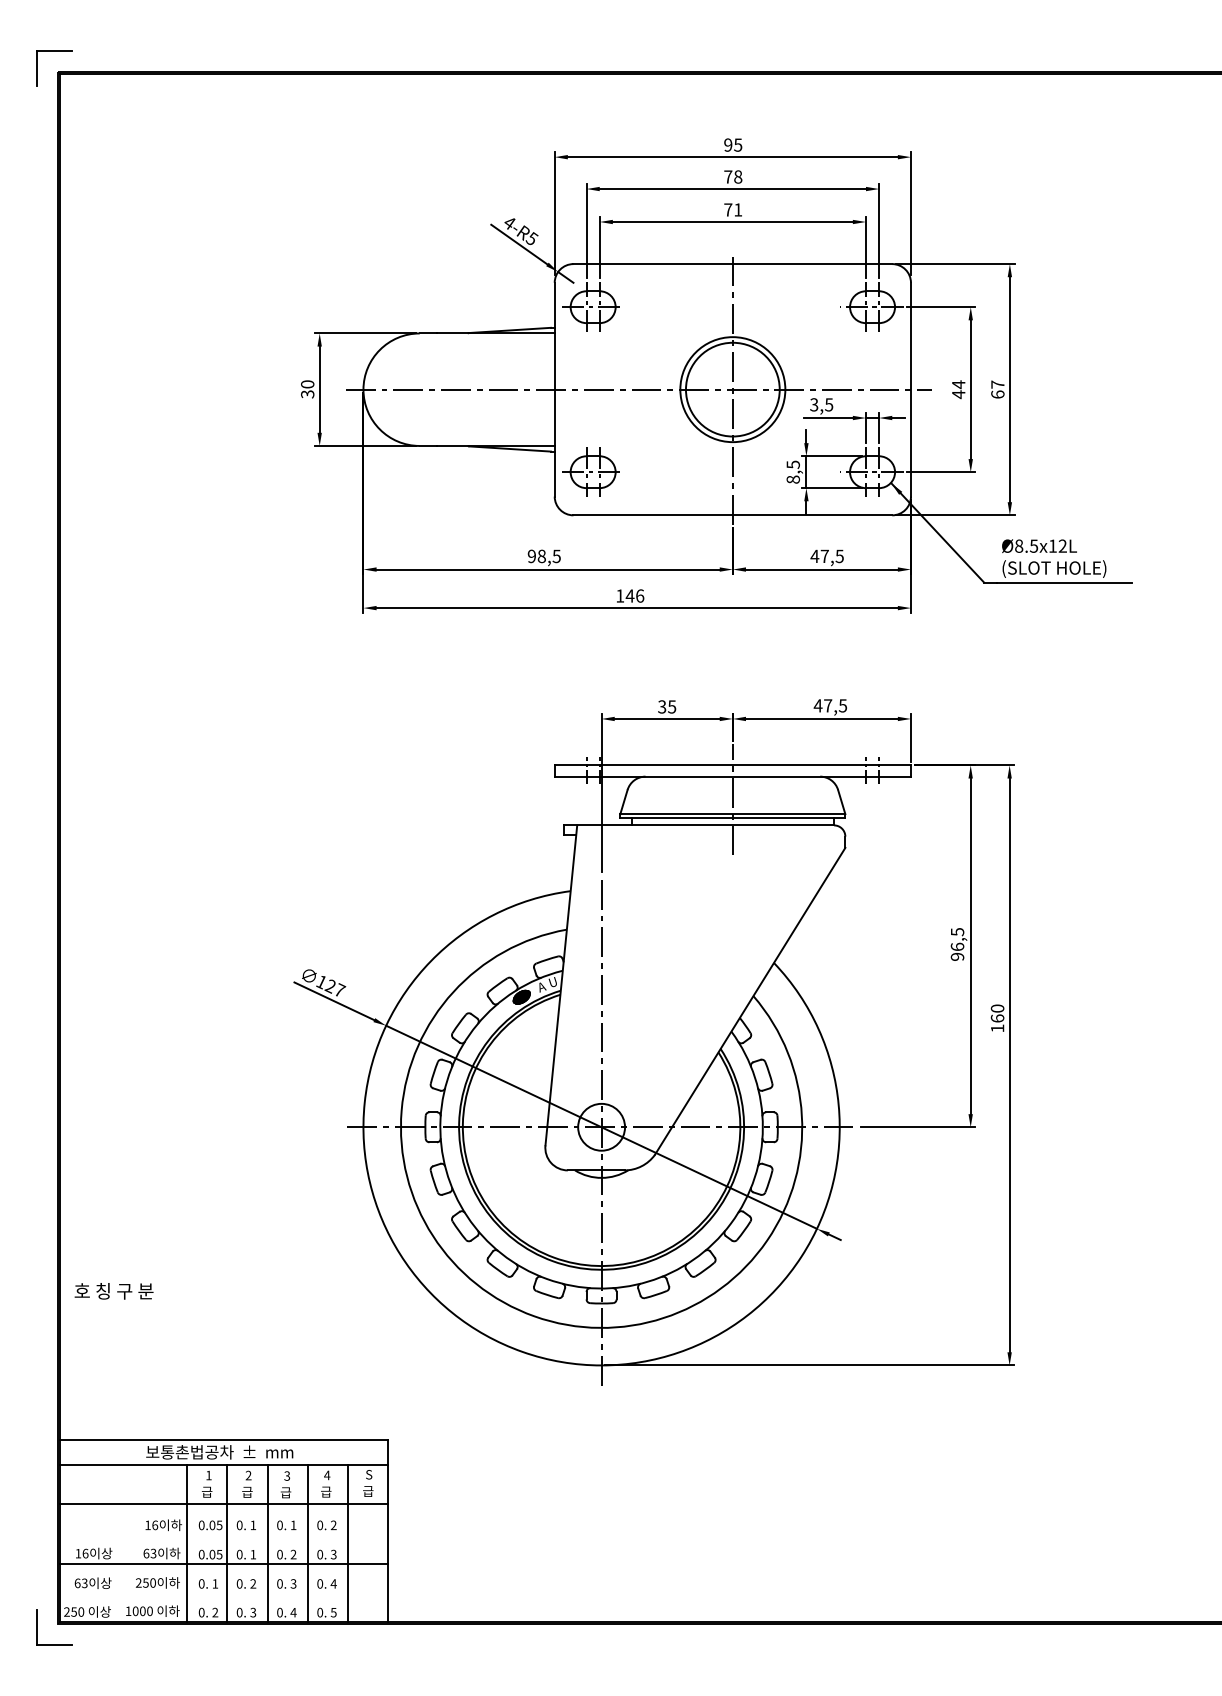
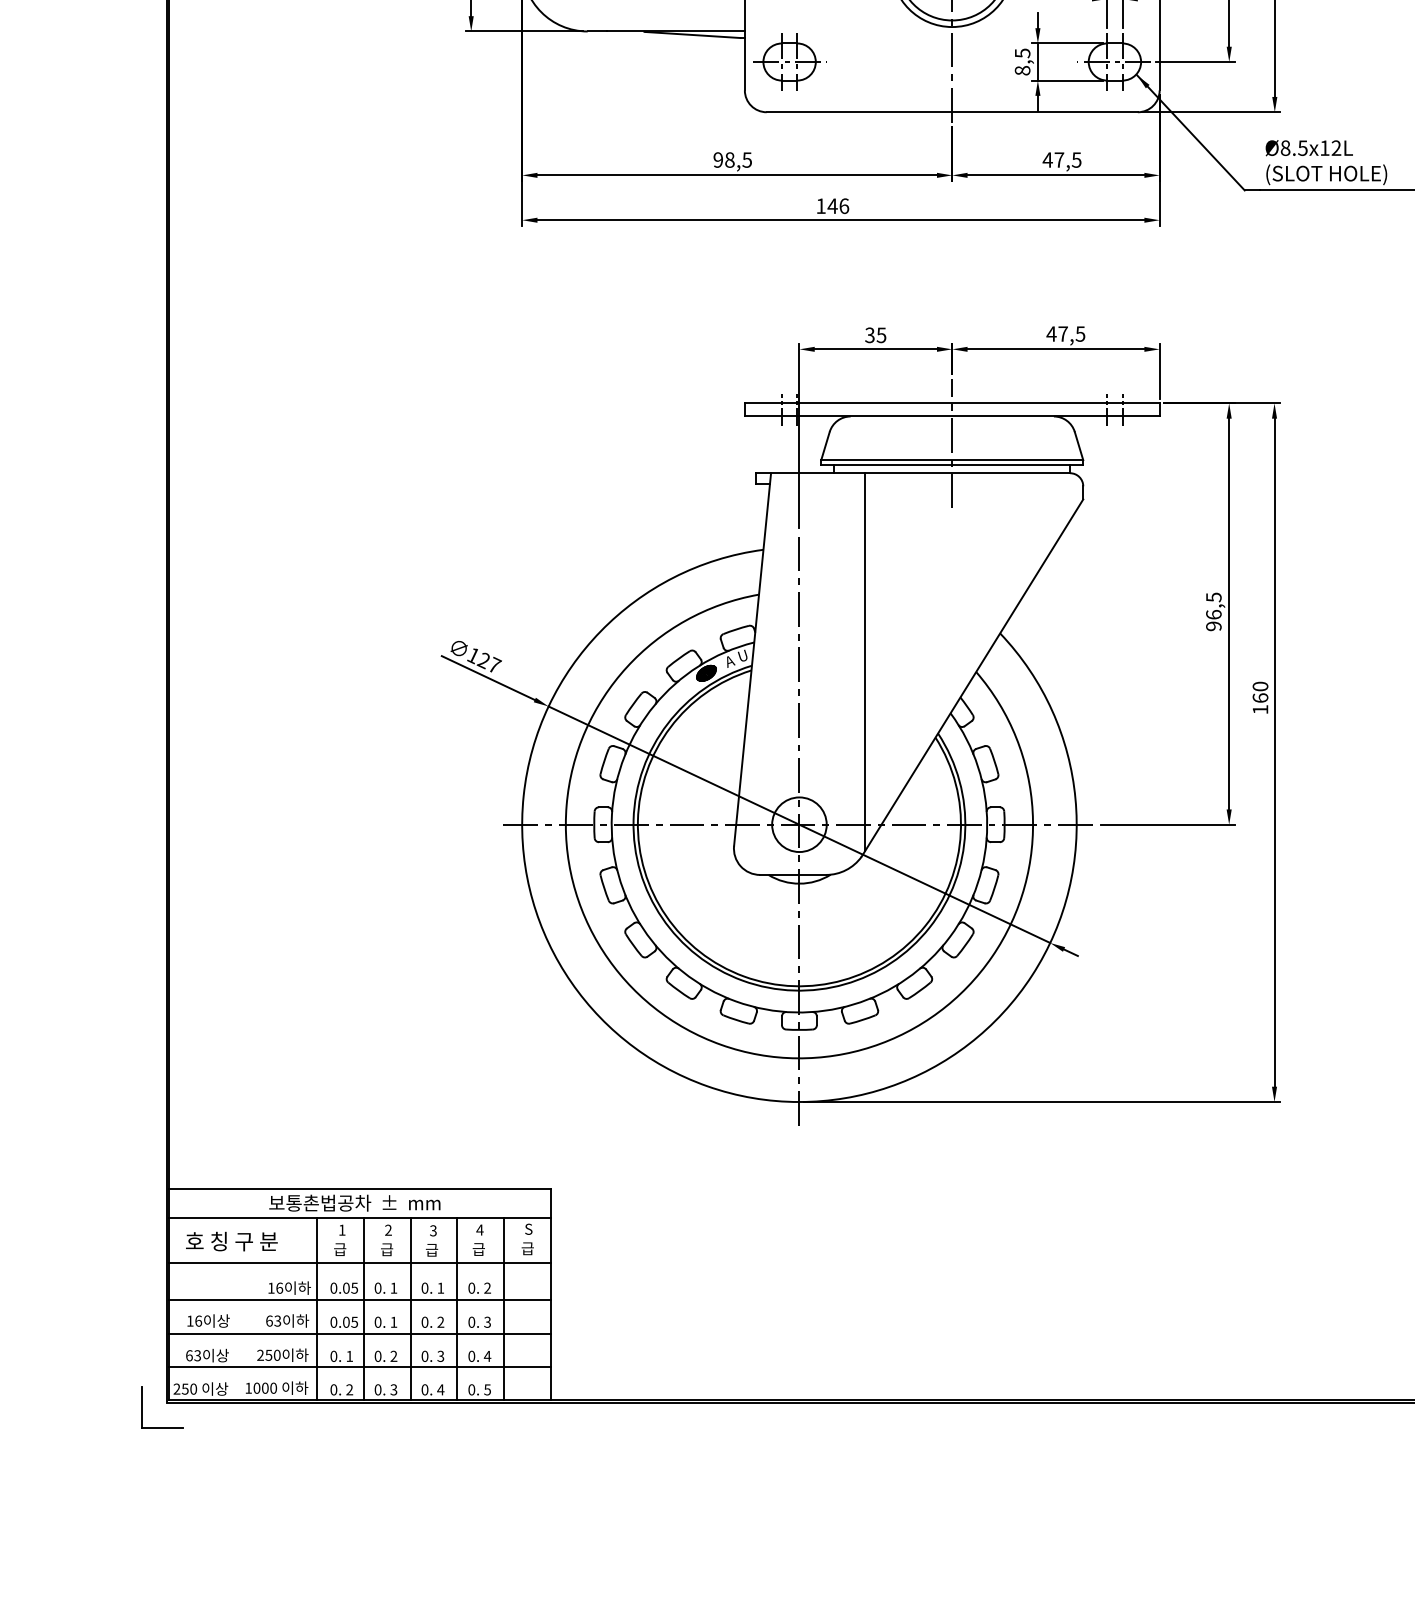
line: (657, 987) -> (864, 661), added
text: (113, 1291) -> (231, 1241), moved
line: (224, 1535) -> (360, 1300), added
line: (224, 1593) -> (360, 1367), added

